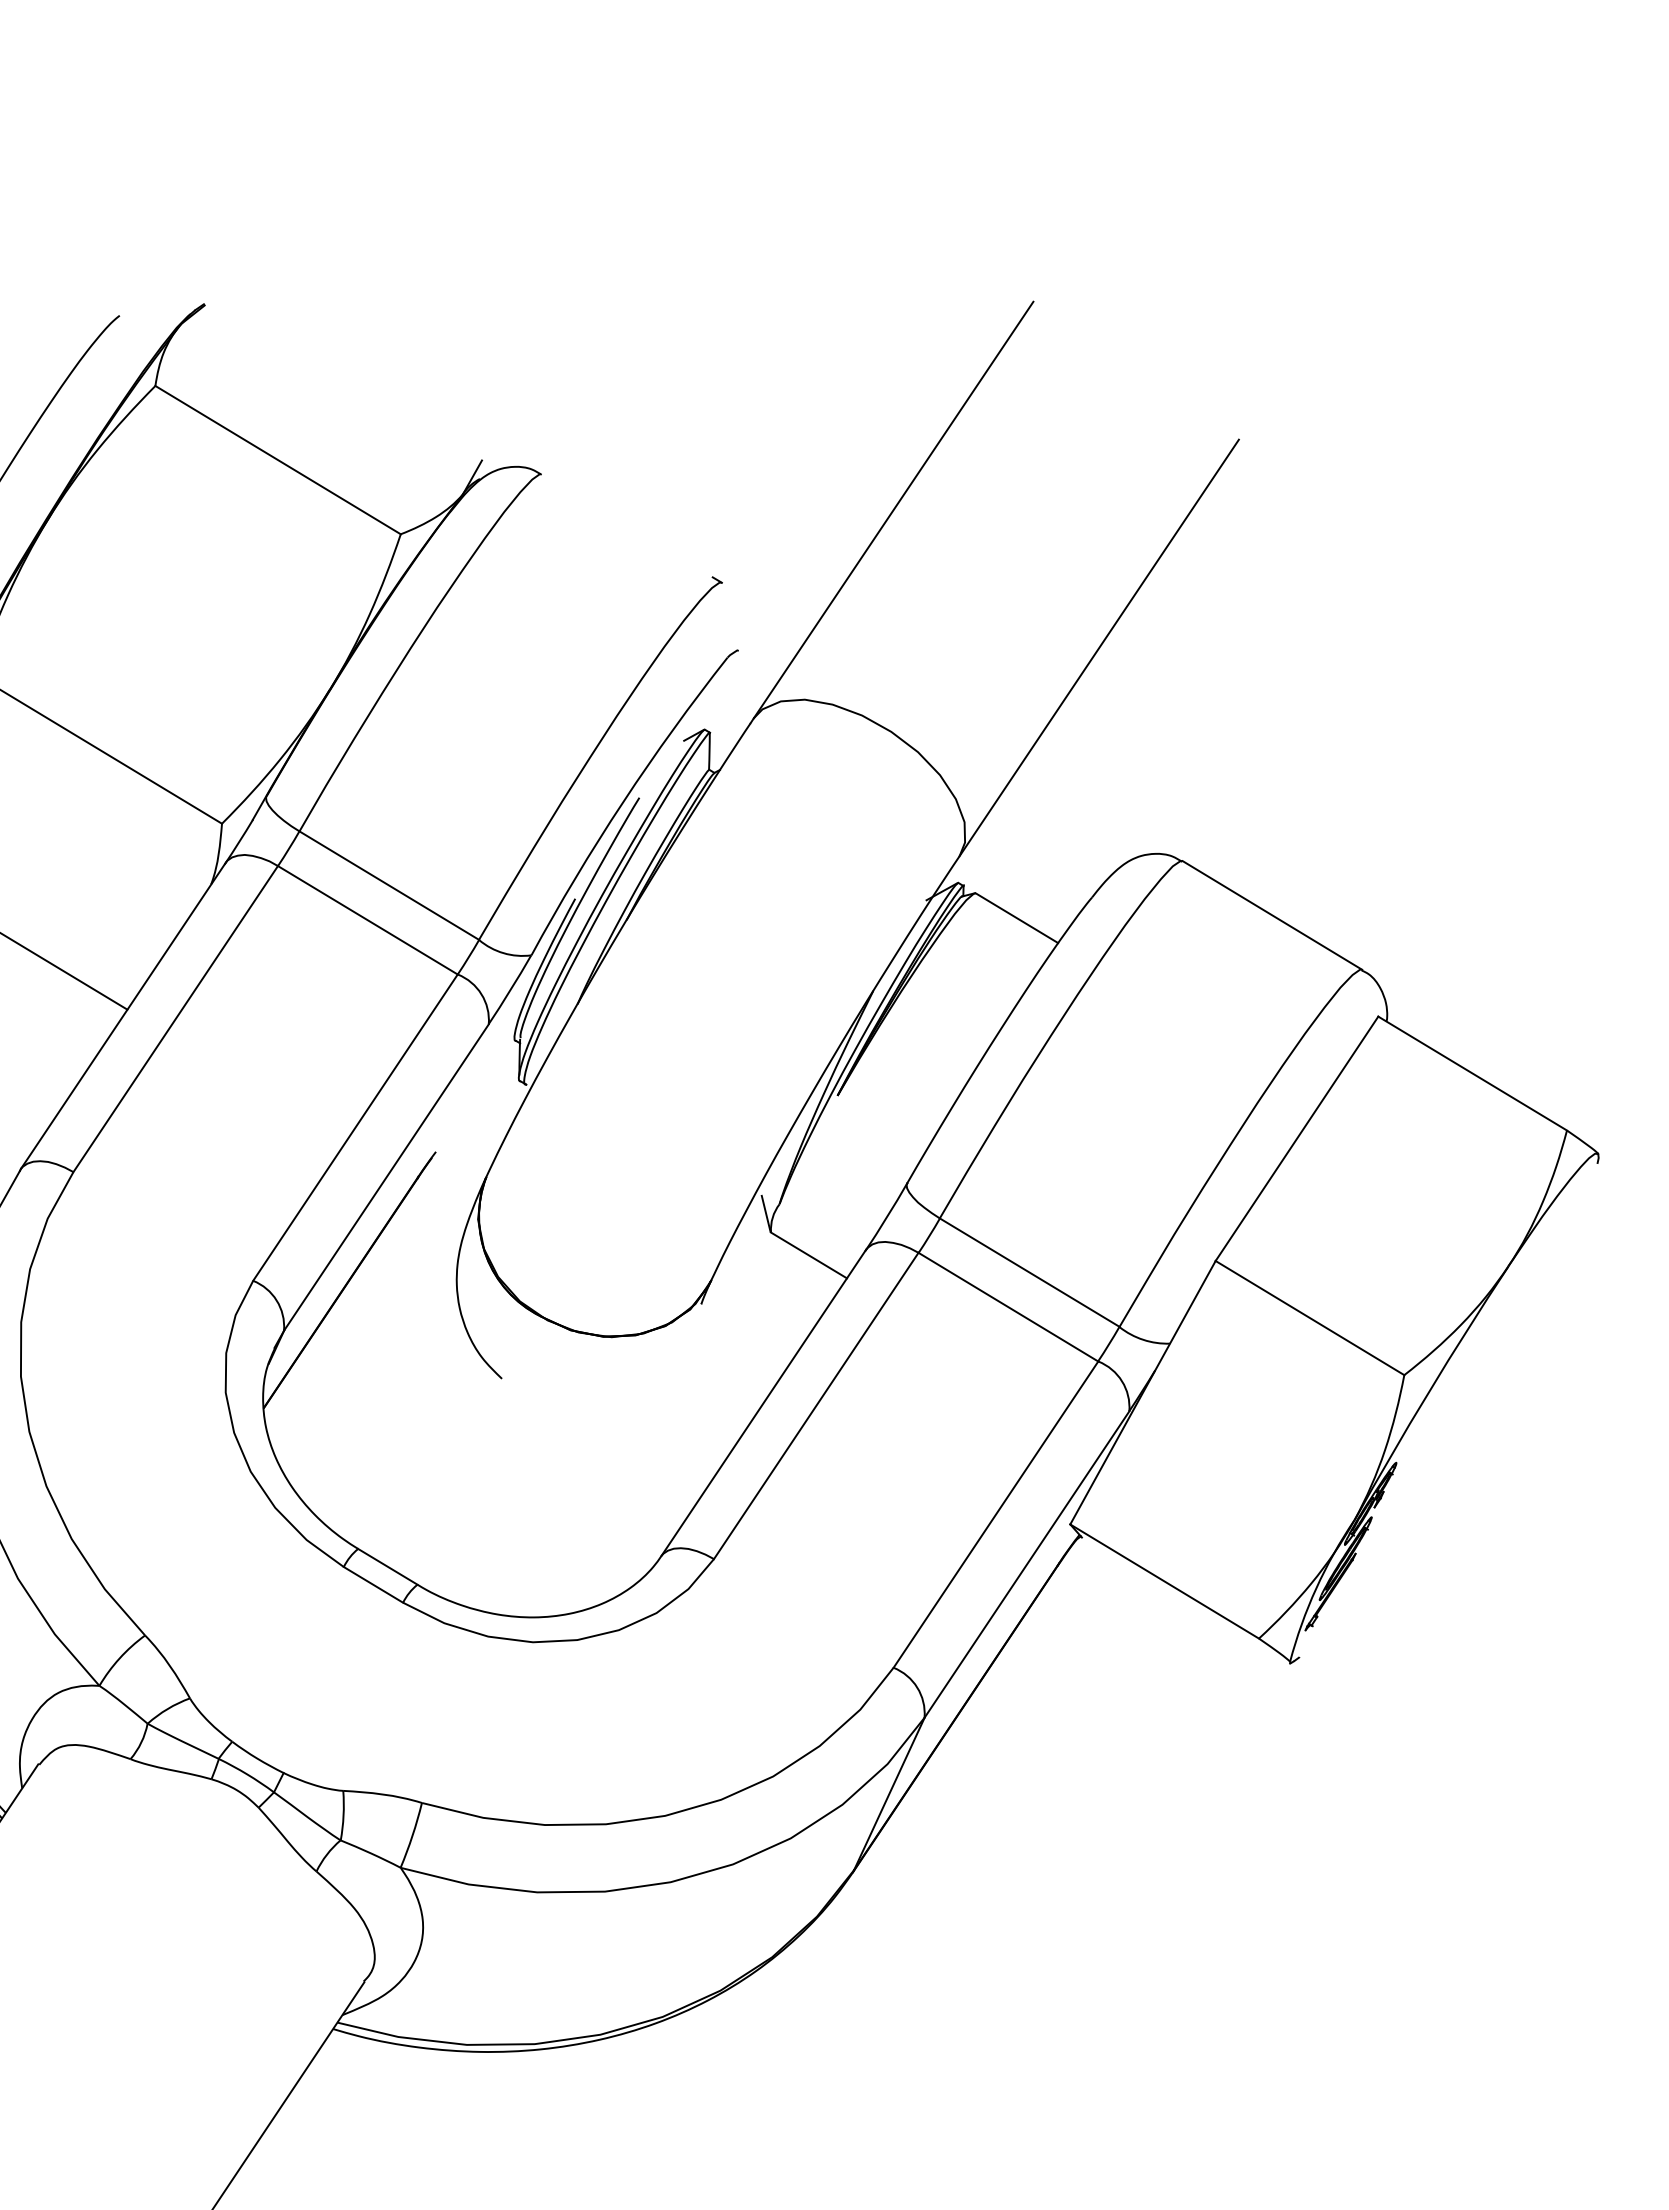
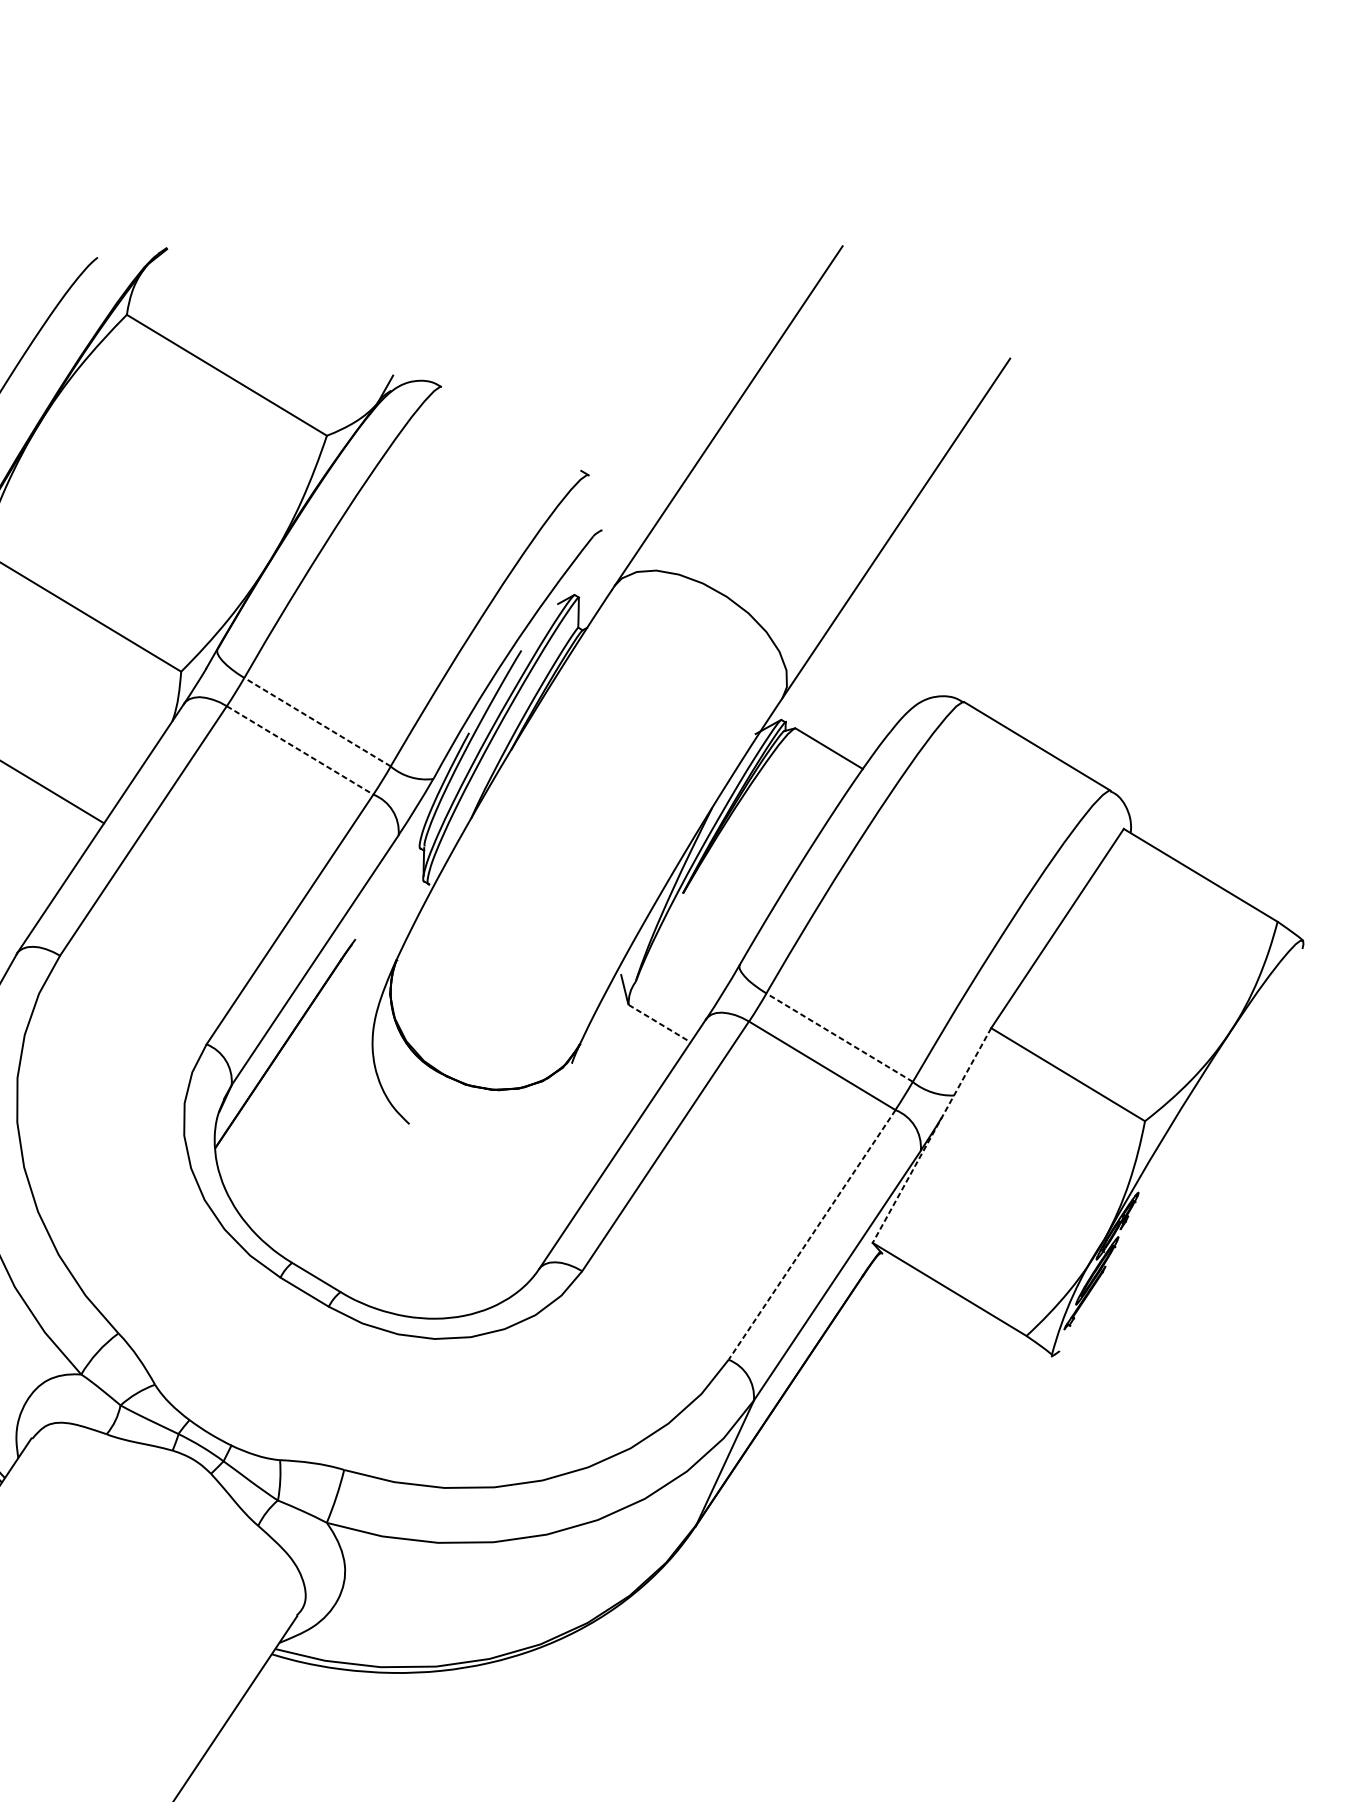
line: (389, 885) -> (317, 722), solid -> dashed
line: (367, 920) -> (299, 750), solid -> dashed
line: (809, 1255) -> (660, 1023), solid -> dashed
line: (1029, 1272) -> (839, 1037), solid -> dashed
line: (1142, 1393) -> (931, 1136), solid -> dashed
line: (995, 1514) -> (811, 1234), solid -> dashed

